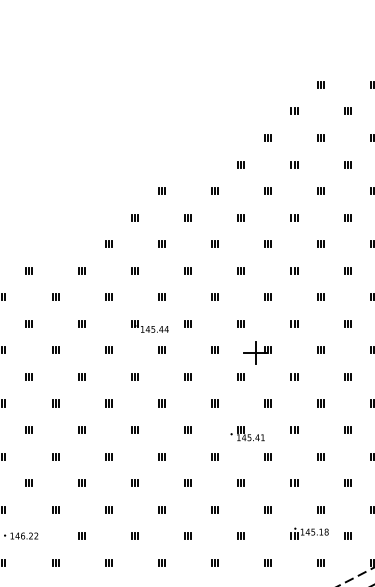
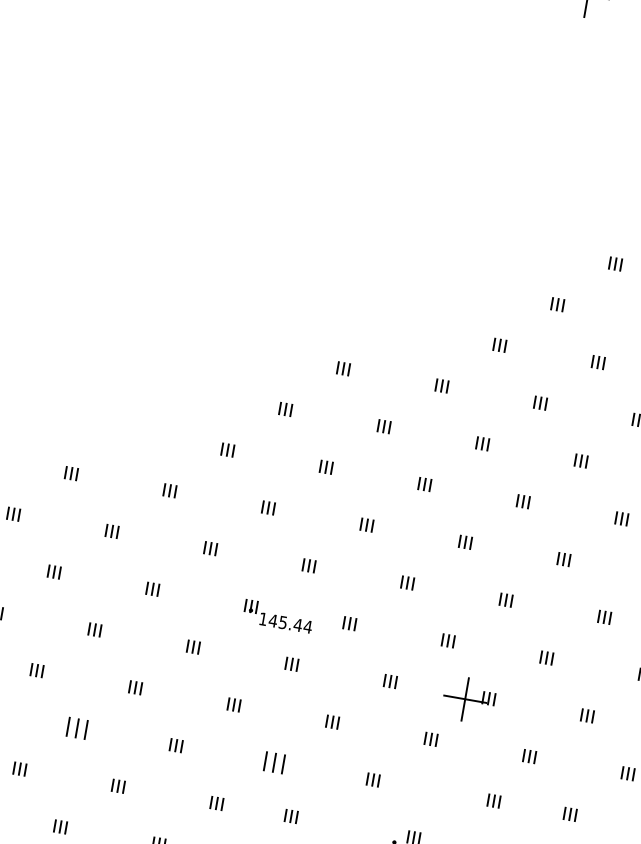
part: (55, 403) -> (77, 728), size x1.6
part: (161, 403) -> (274, 762), size x1.6
part: (267, 403) -> (493, 800), moved
part: (187, 429) -> (289, 815), moved

